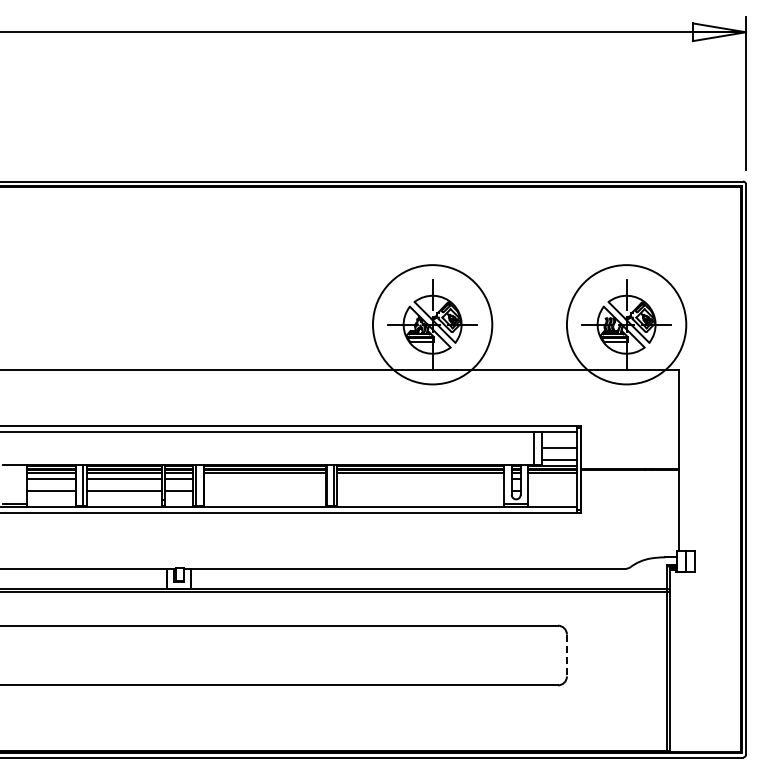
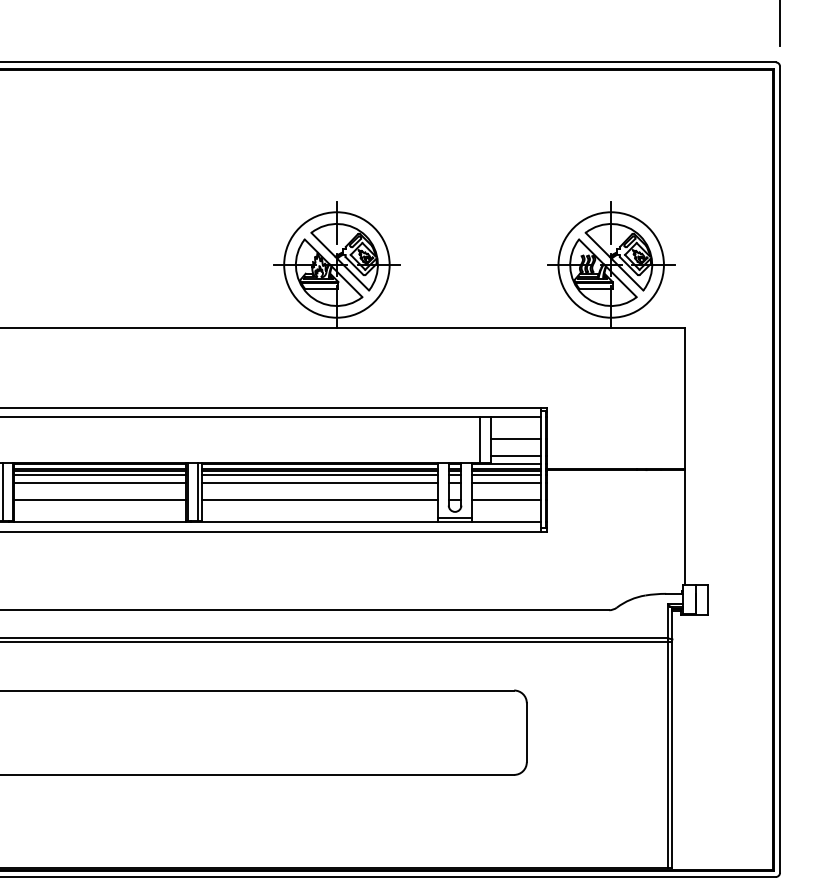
circle: (432, 324) -> (336, 264), size x0.62
circle: (626, 324) -> (611, 264), size x0.62
line: (265, 478) -> (100, 482), added
line: (420, 478) -> (319, 482), added
line: (552, 478) -> (506, 482), added
line: (265, 491) -> (100, 500), added
line: (420, 491) -> (319, 500), added
line: (552, 491) -> (506, 500), added
line: (566, 655) -> (526, 732), dashed -> solid

